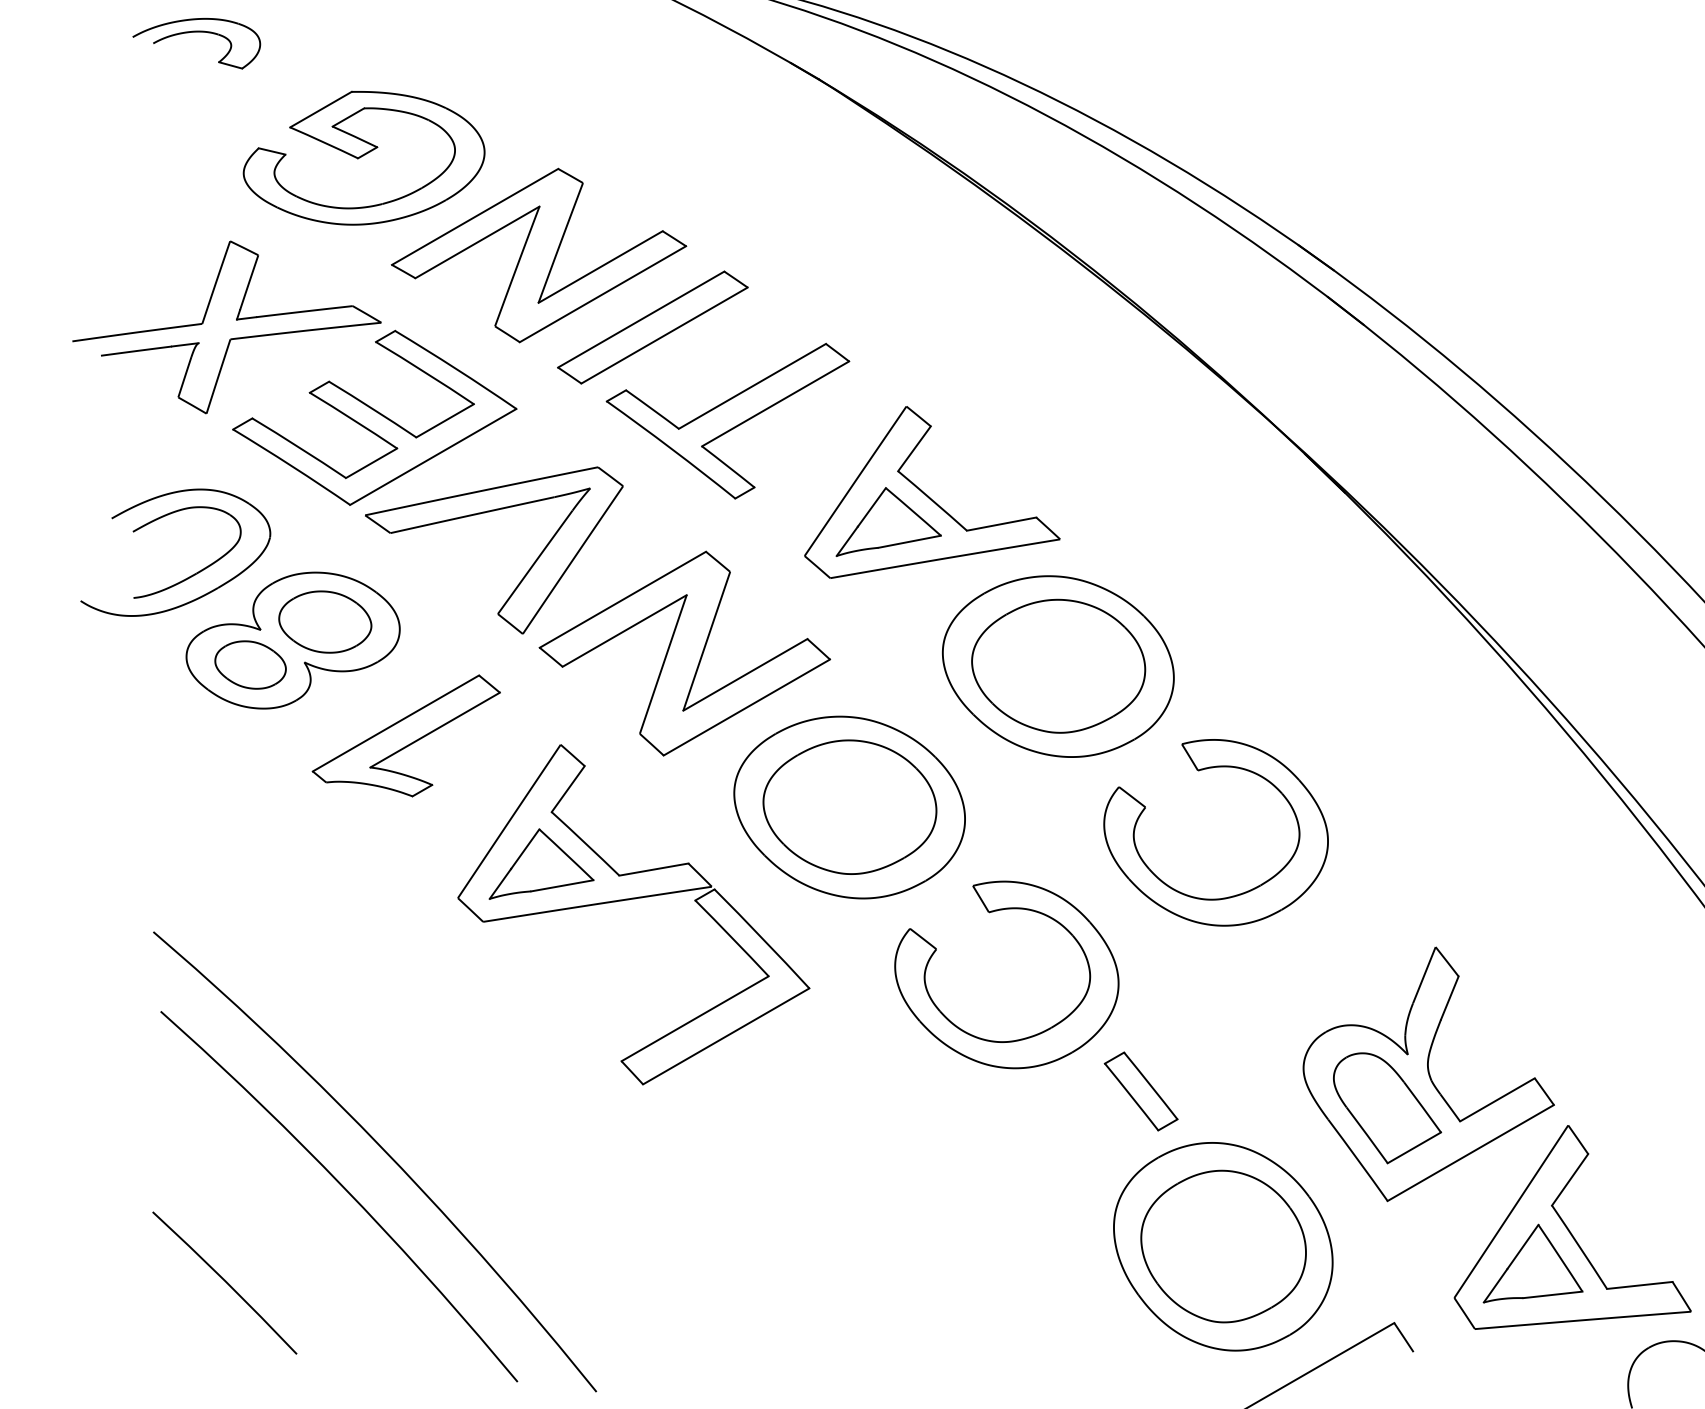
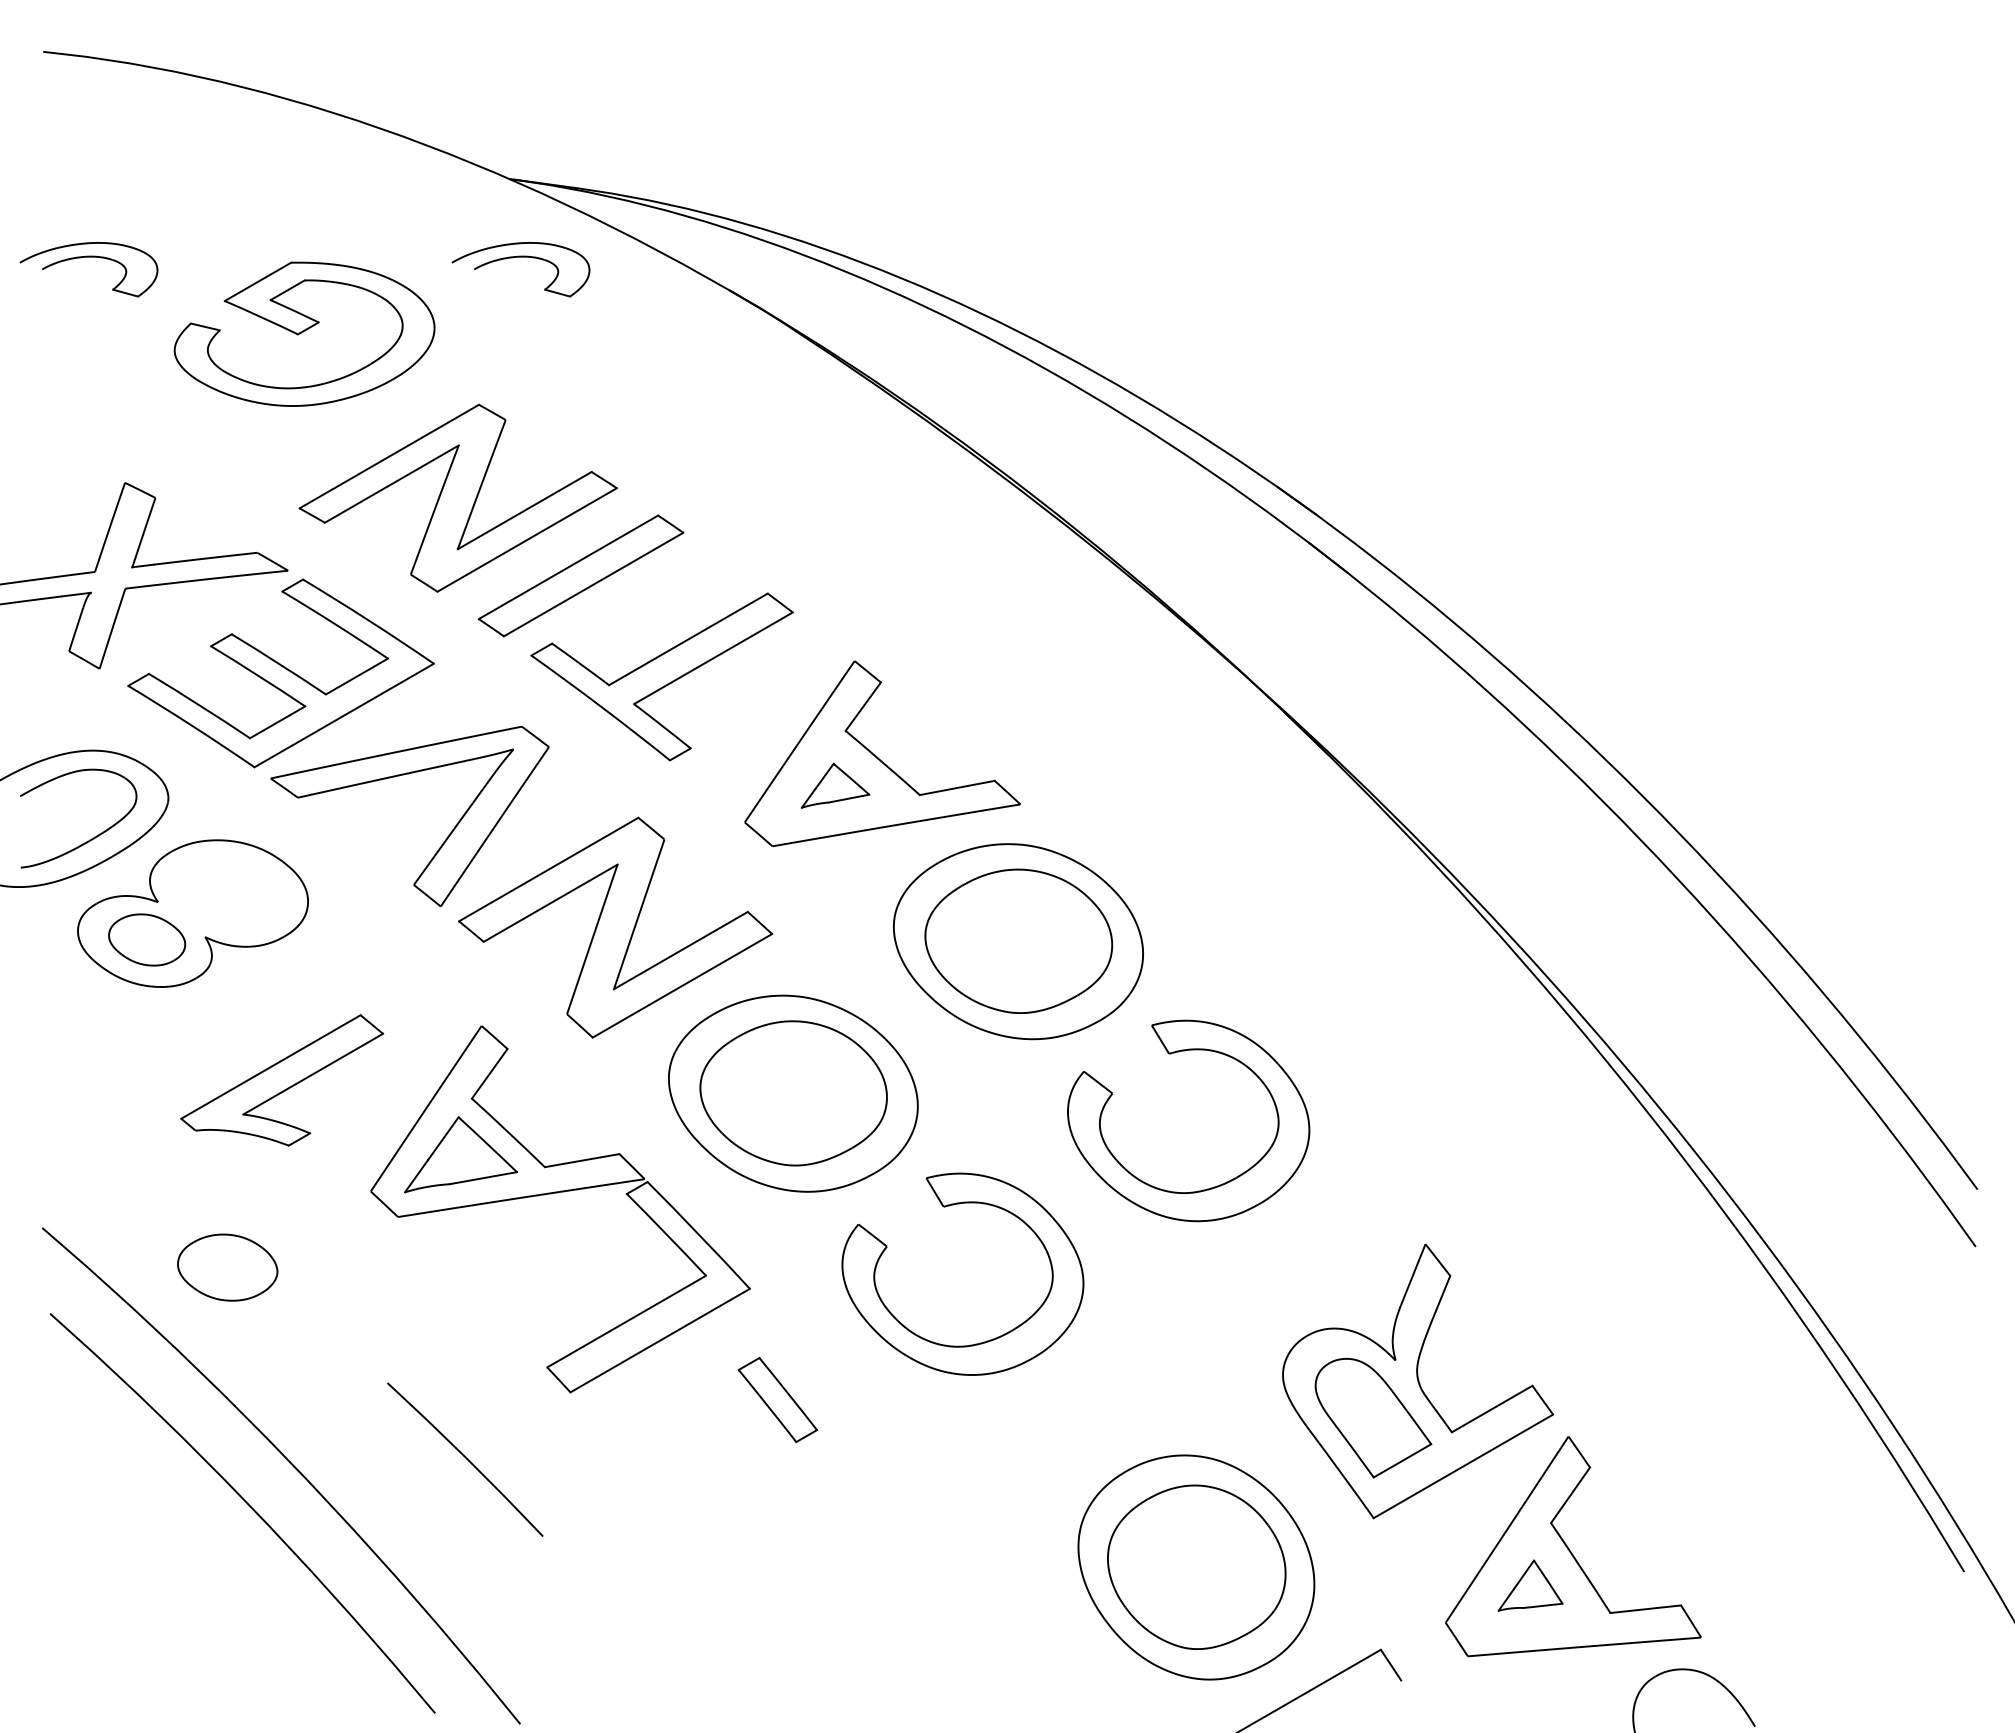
part: (596, 32) -> (520, 257), added
part: (364, 157) -> (304, 333), moved
part: (888, 521) -> (835, 785), size x0.6
part: (325, 621) -> (227, 1267), moved
part: (405, 735) -> (281, 1080), moved
part: (1140, 1091) -> (777, 1399), moved
part: (1533, 1263) -> (1530, 1585), size x0.6
line: (225, 1281) -> (465, 1458), moved

